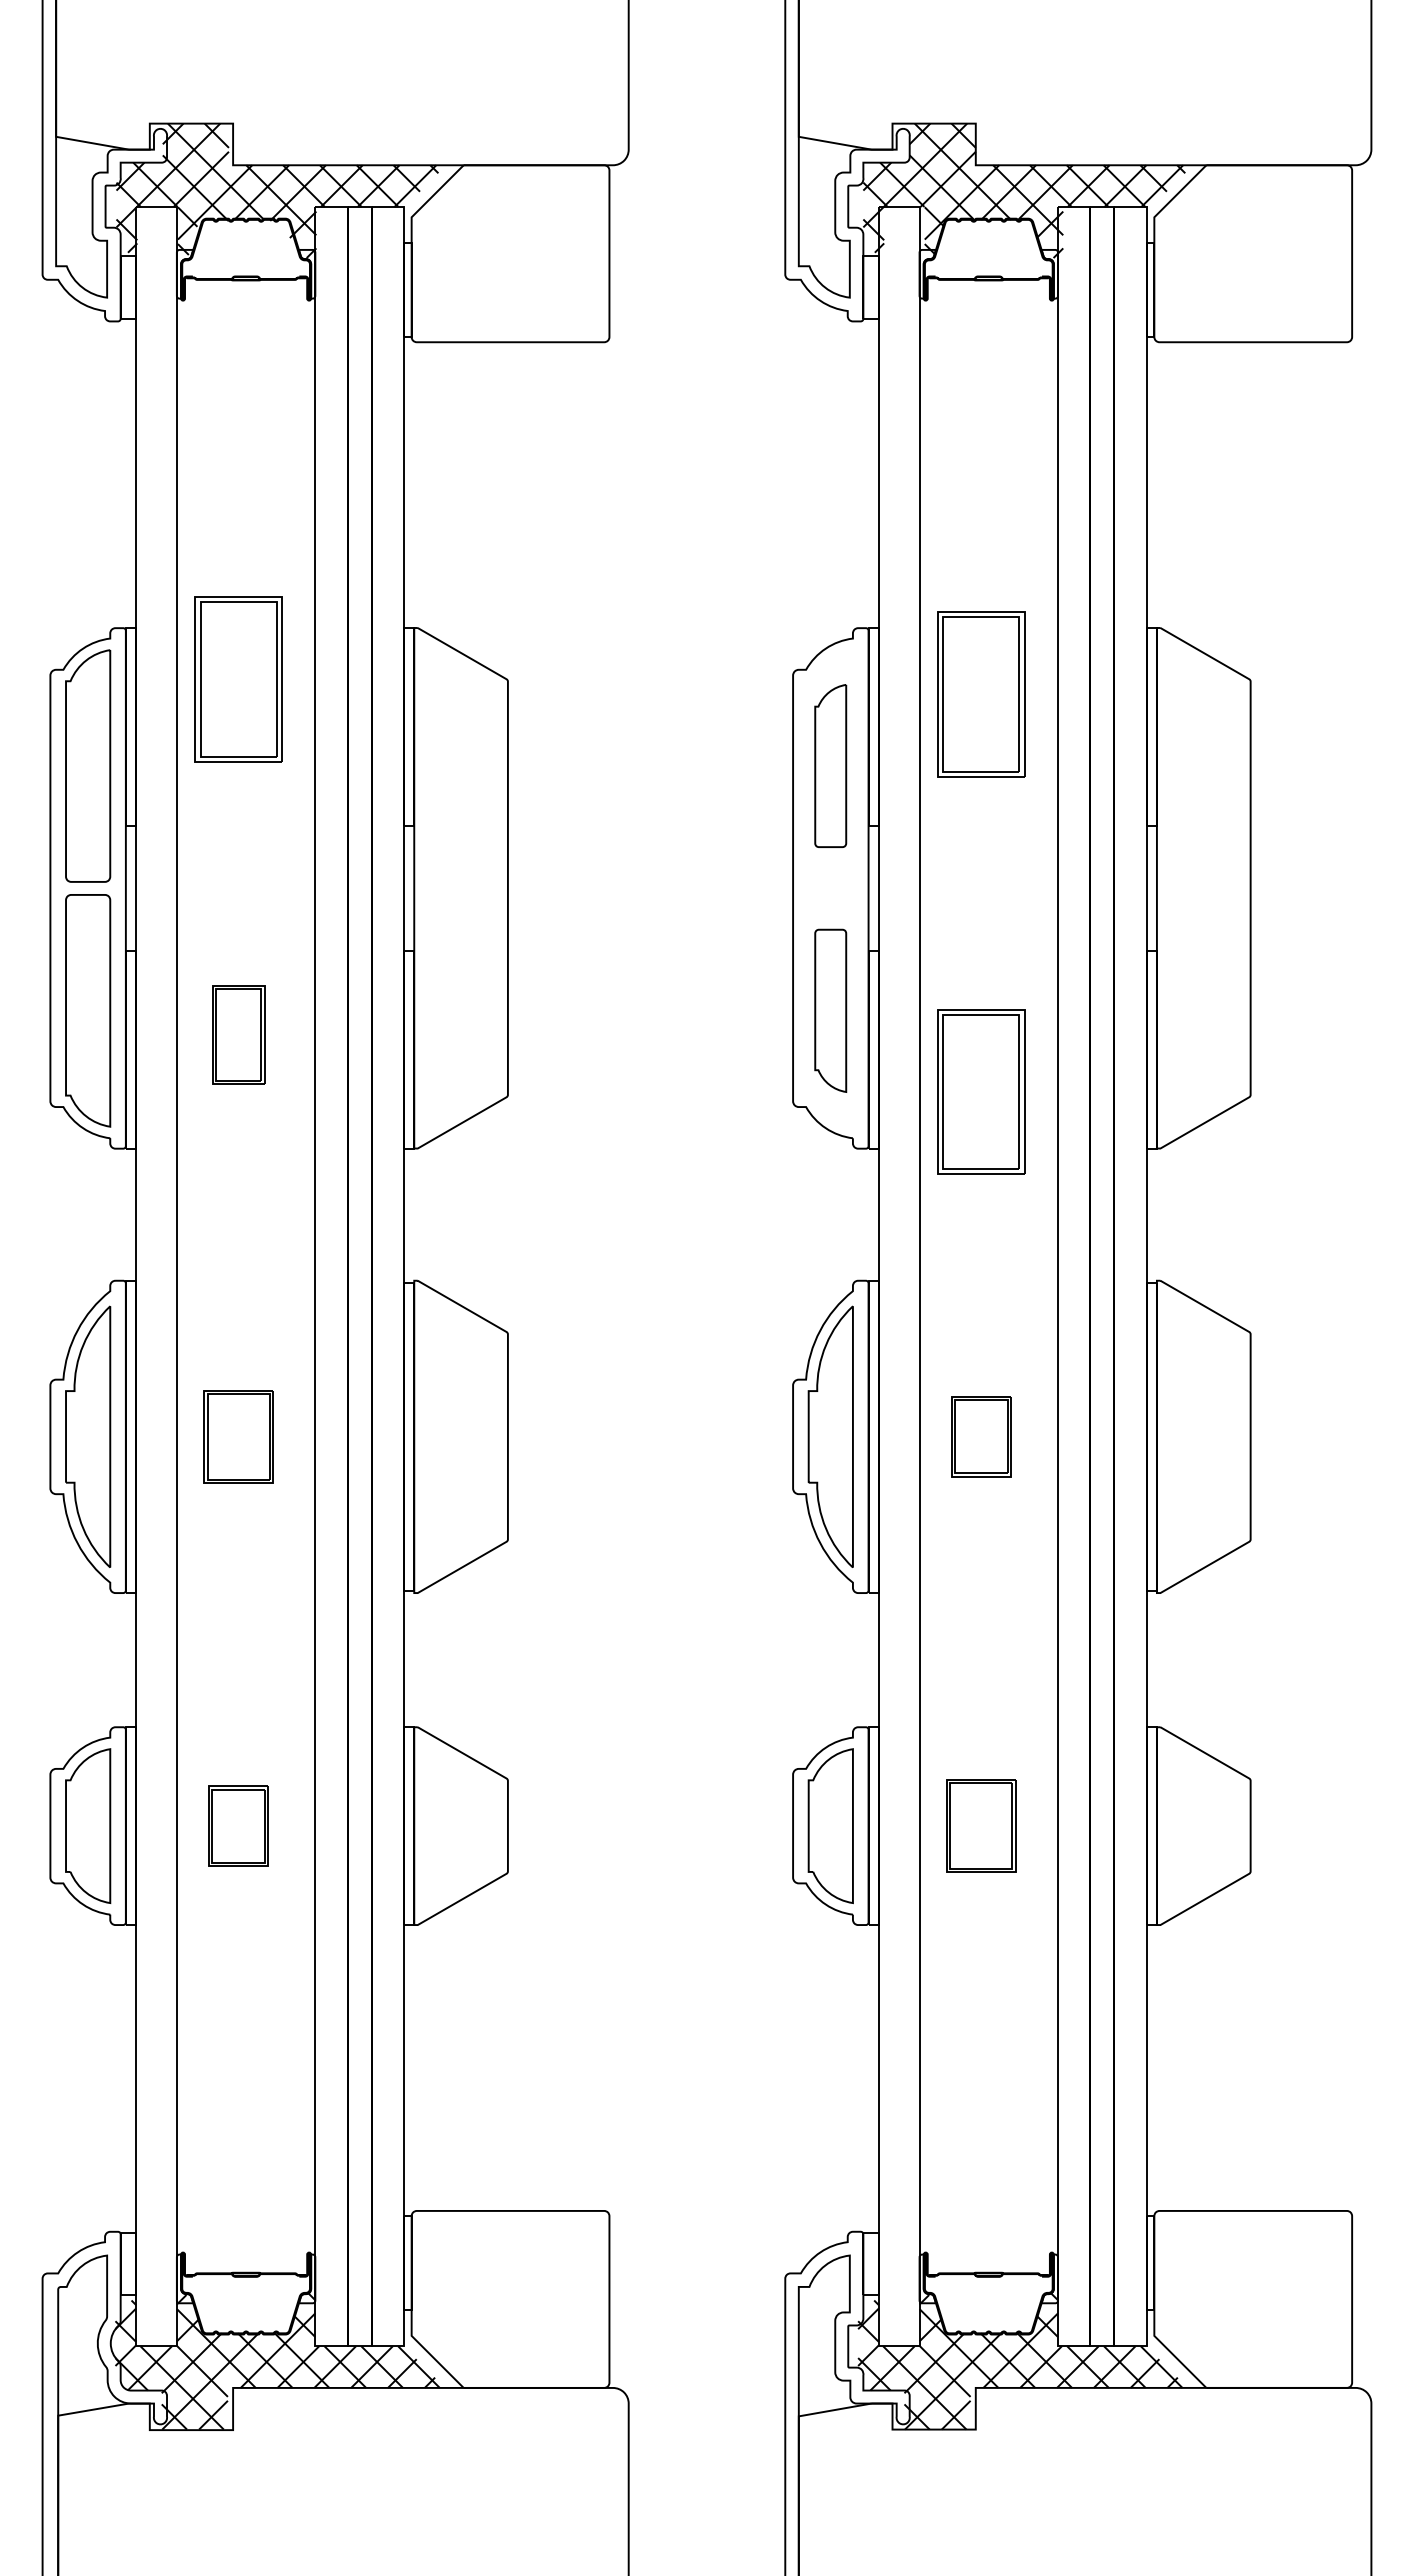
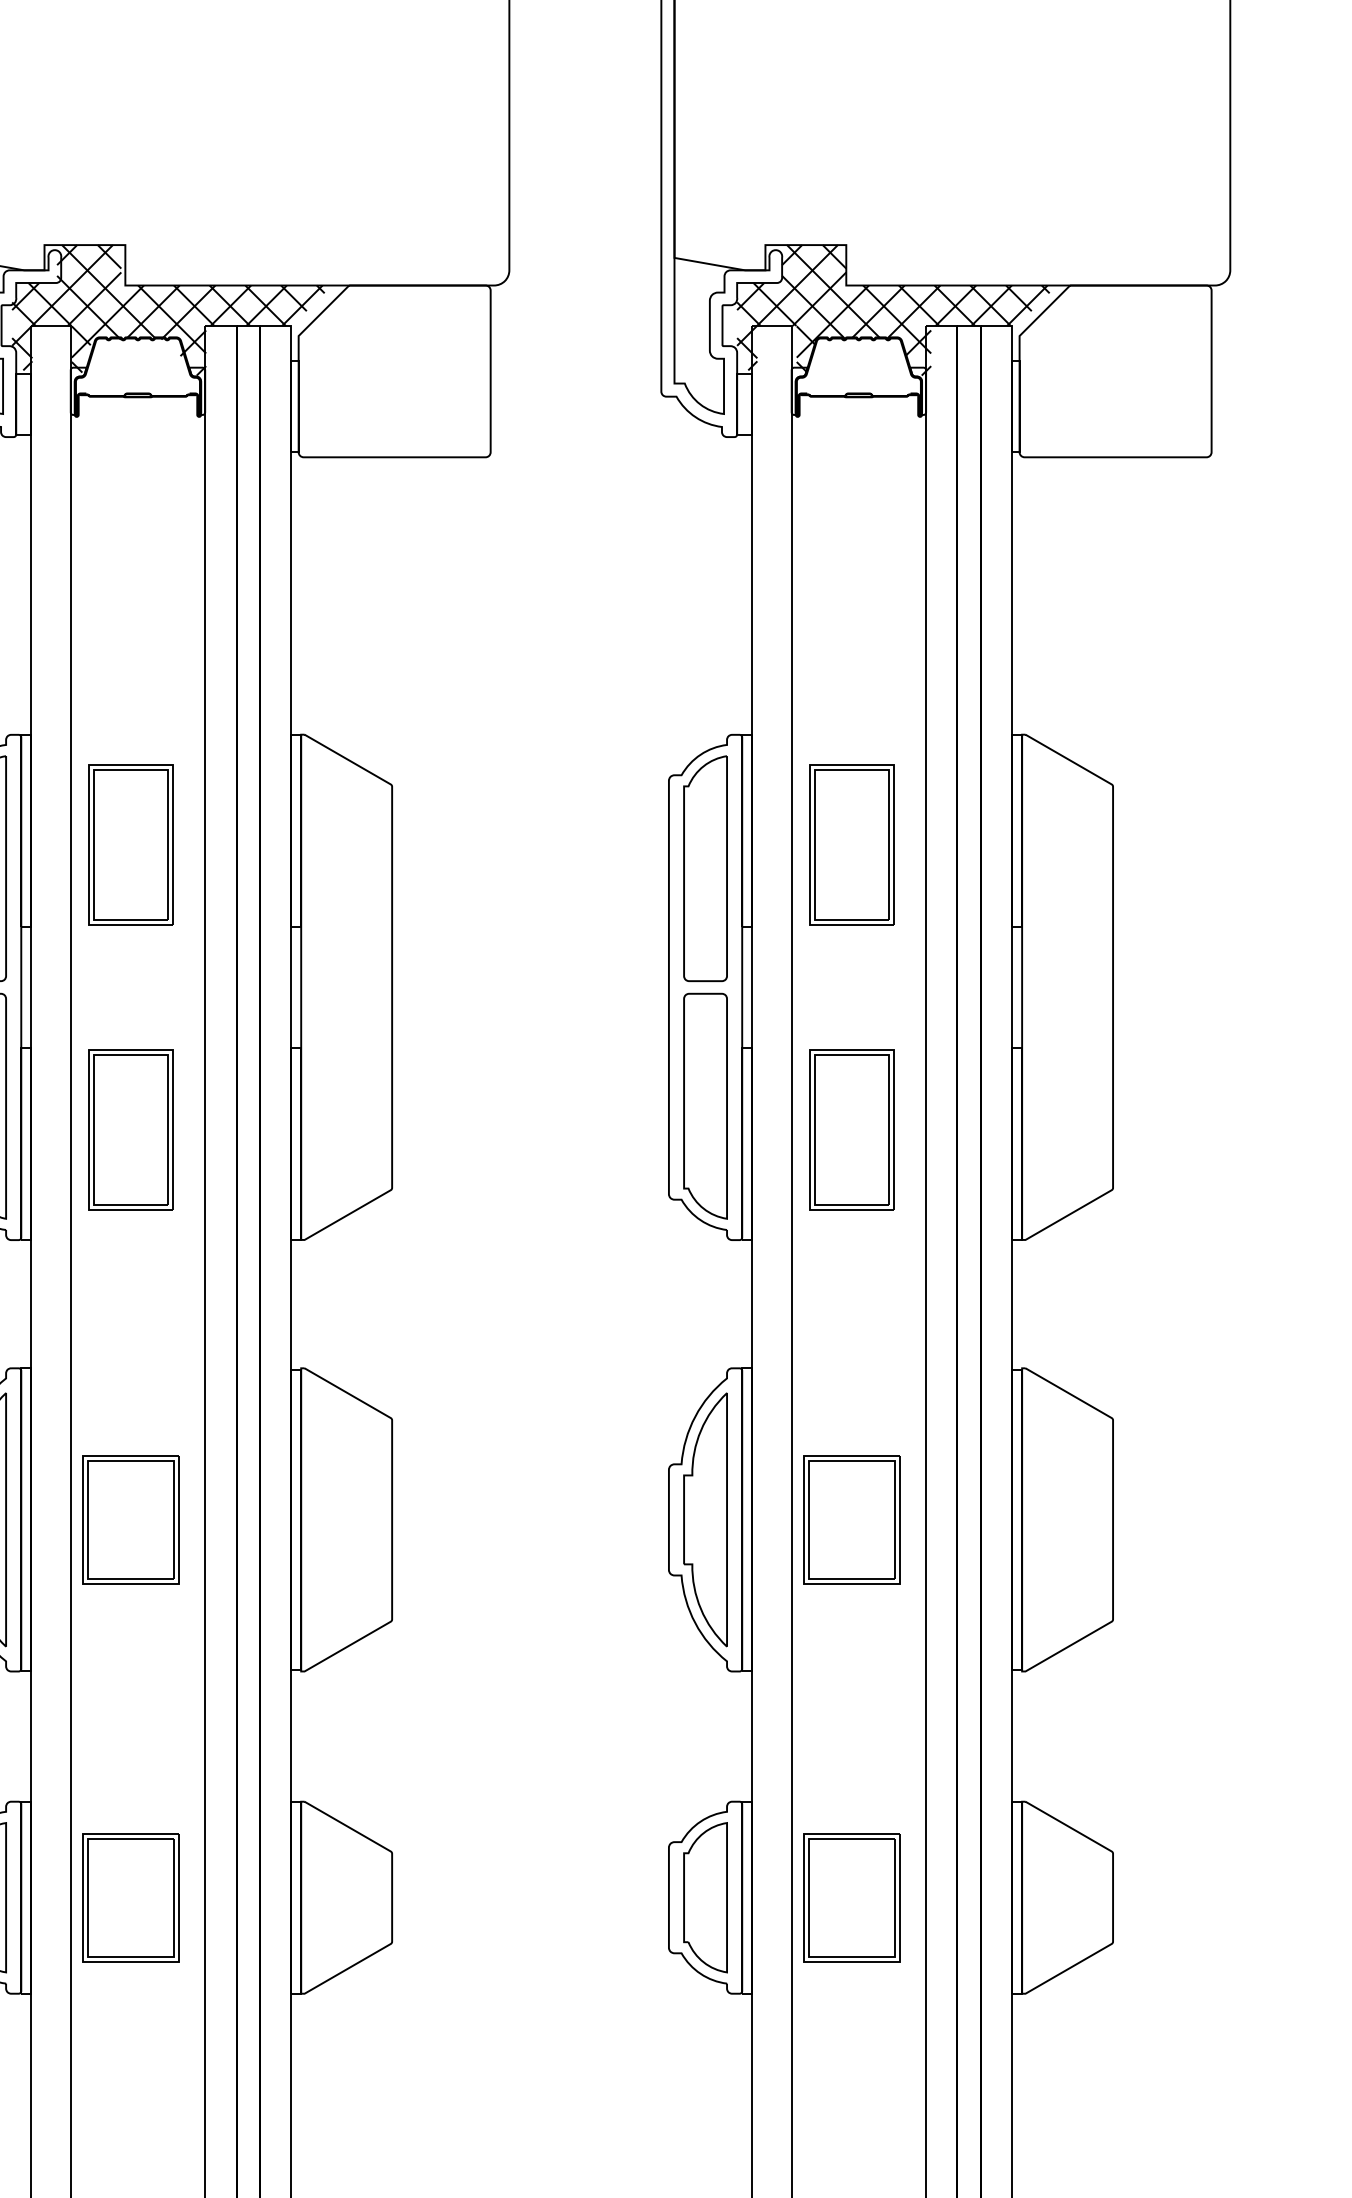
part: (238, 679) -> (130, 844), moved
part: (981, 694) -> (851, 844), moved
part: (830, 765) -> (705, 868), size x1.43
part: (830, 1010) -> (705, 1105), size x1.43
part: (238, 1034) -> (130, 1129), size x1.67
part: (981, 1091) -> (851, 1129), moved
part: (238, 1436) -> (130, 1519), size x1.43
part: (981, 1436) -> (851, 1519), size x1.67
part: (238, 1825) -> (130, 1897), size x1.67
part: (981, 1825) -> (851, 1897), size x1.43

